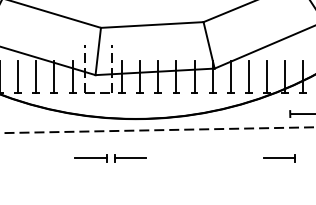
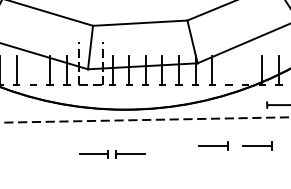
line: (36, 76) -> (33, 70), removed
line: (248, 76) -> (228, 70), removed
line: (266, 76) -> (245, 70), removed
part: (110, 158) -> (111, 154), moved
part: (231, 158) -> (213, 146), added

